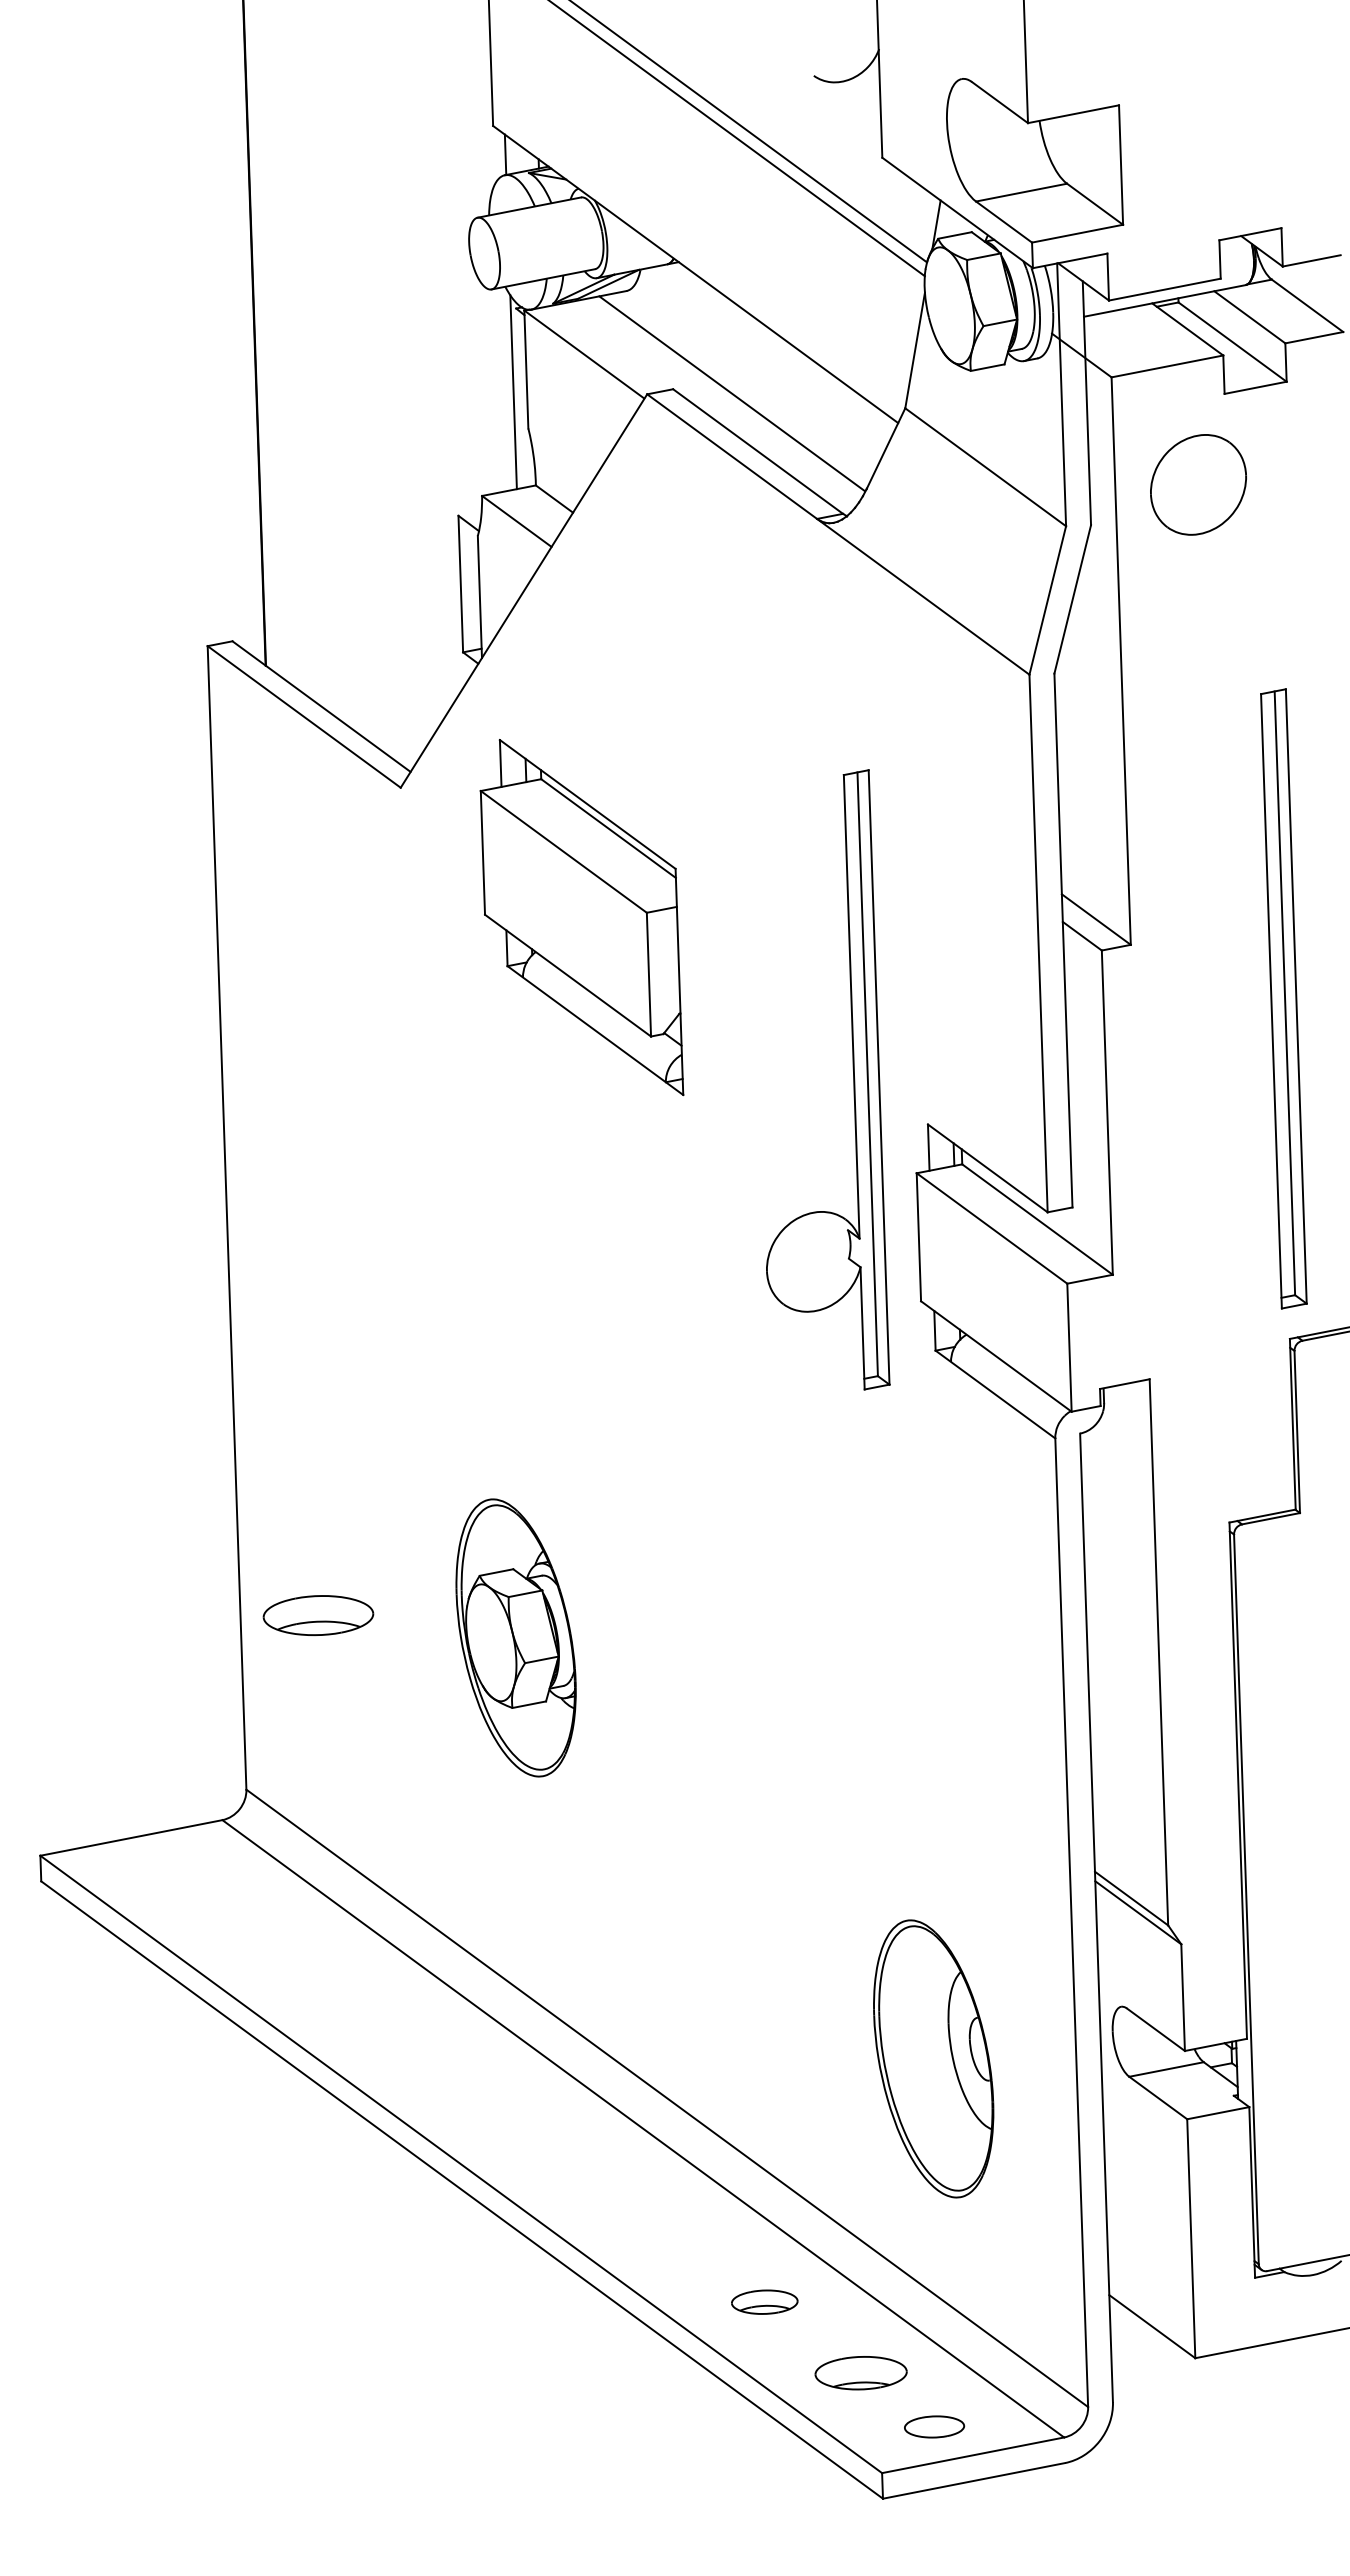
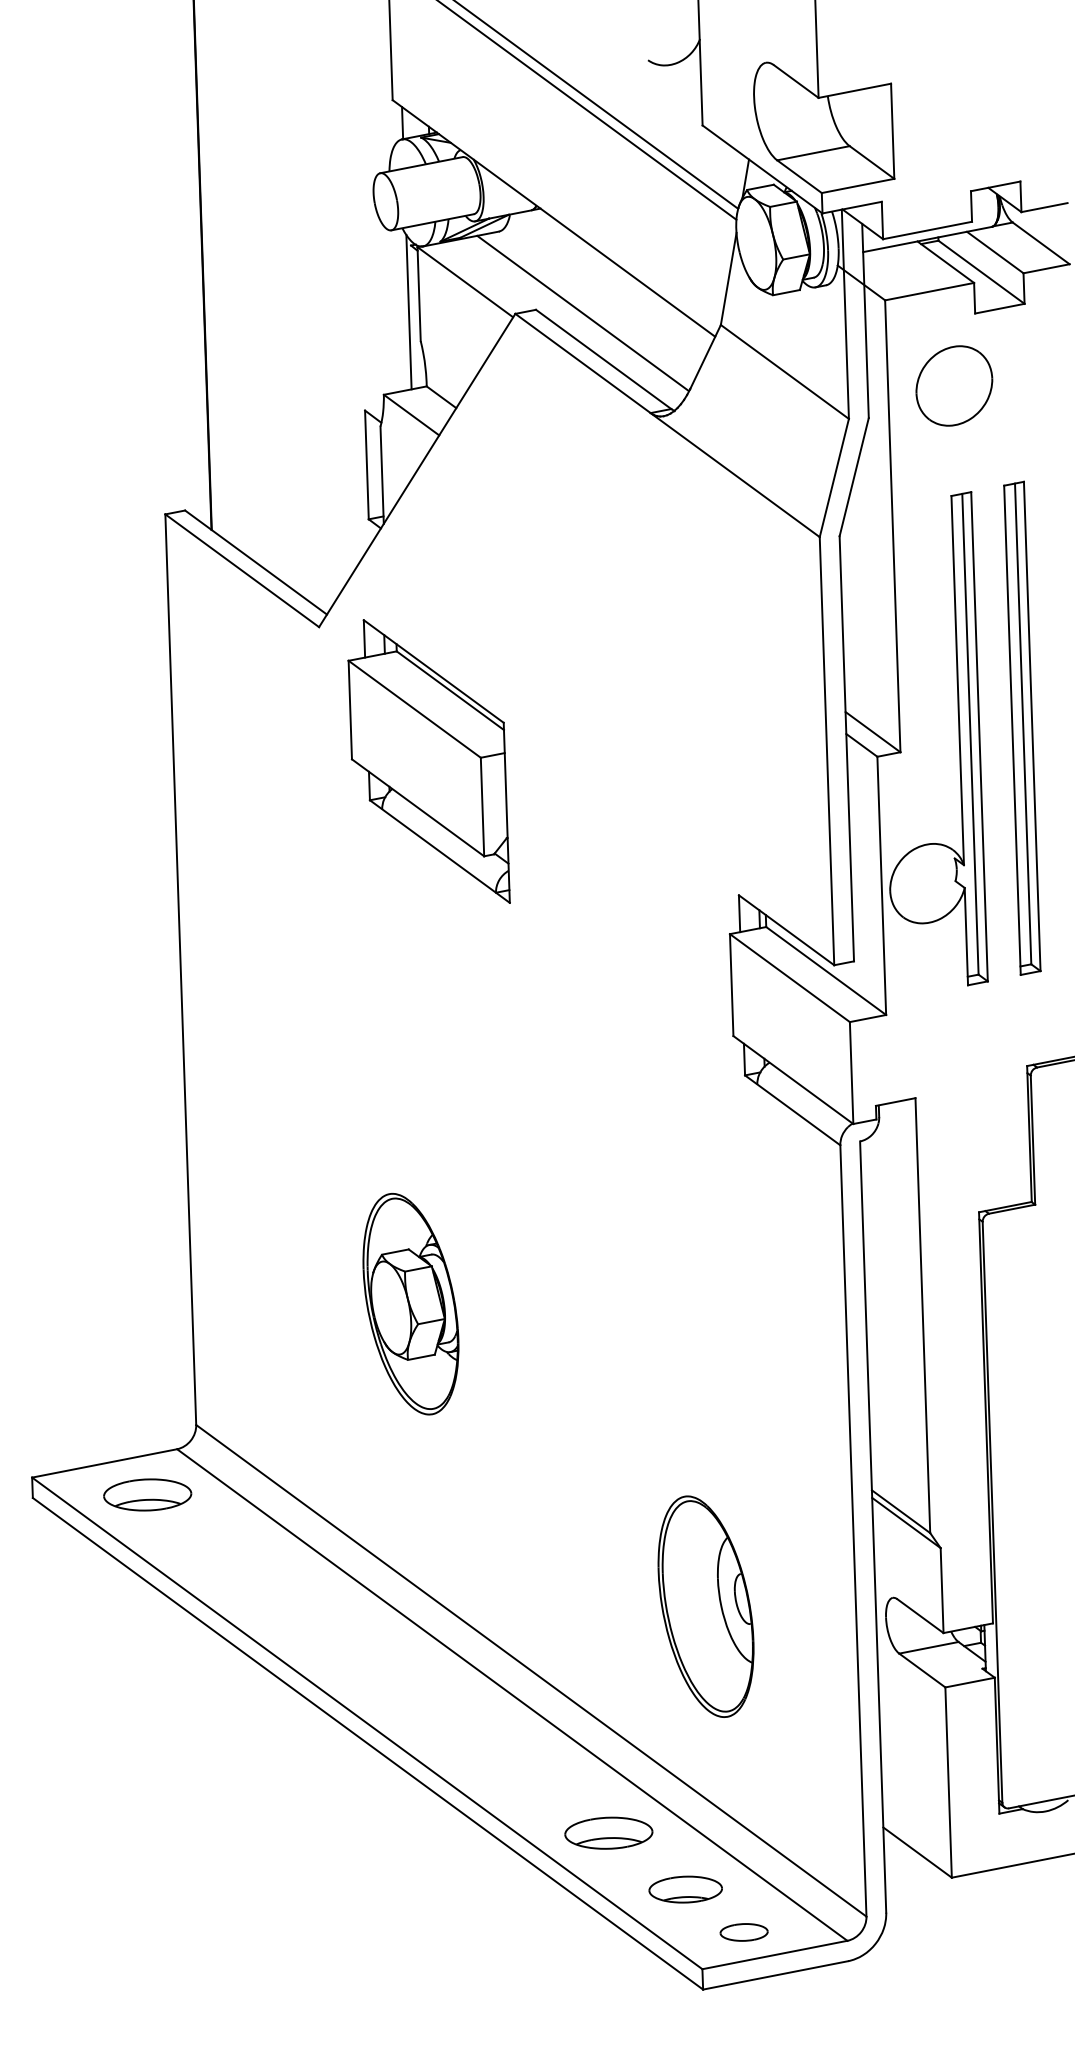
part: (581, 917) -> (428, 761), moved
part: (1283, 998) -> (1022, 728), moved
part: (853, 1079) -> (959, 738), moved
part: (318, 1615) -> (147, 1494), moved
part: (933, 2058) -> (705, 1606), moved
part: (764, 2301) -> (608, 1832), size x1.67

